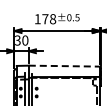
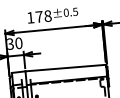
line: (64, 66) -> (66, 68), dashed -> solid

